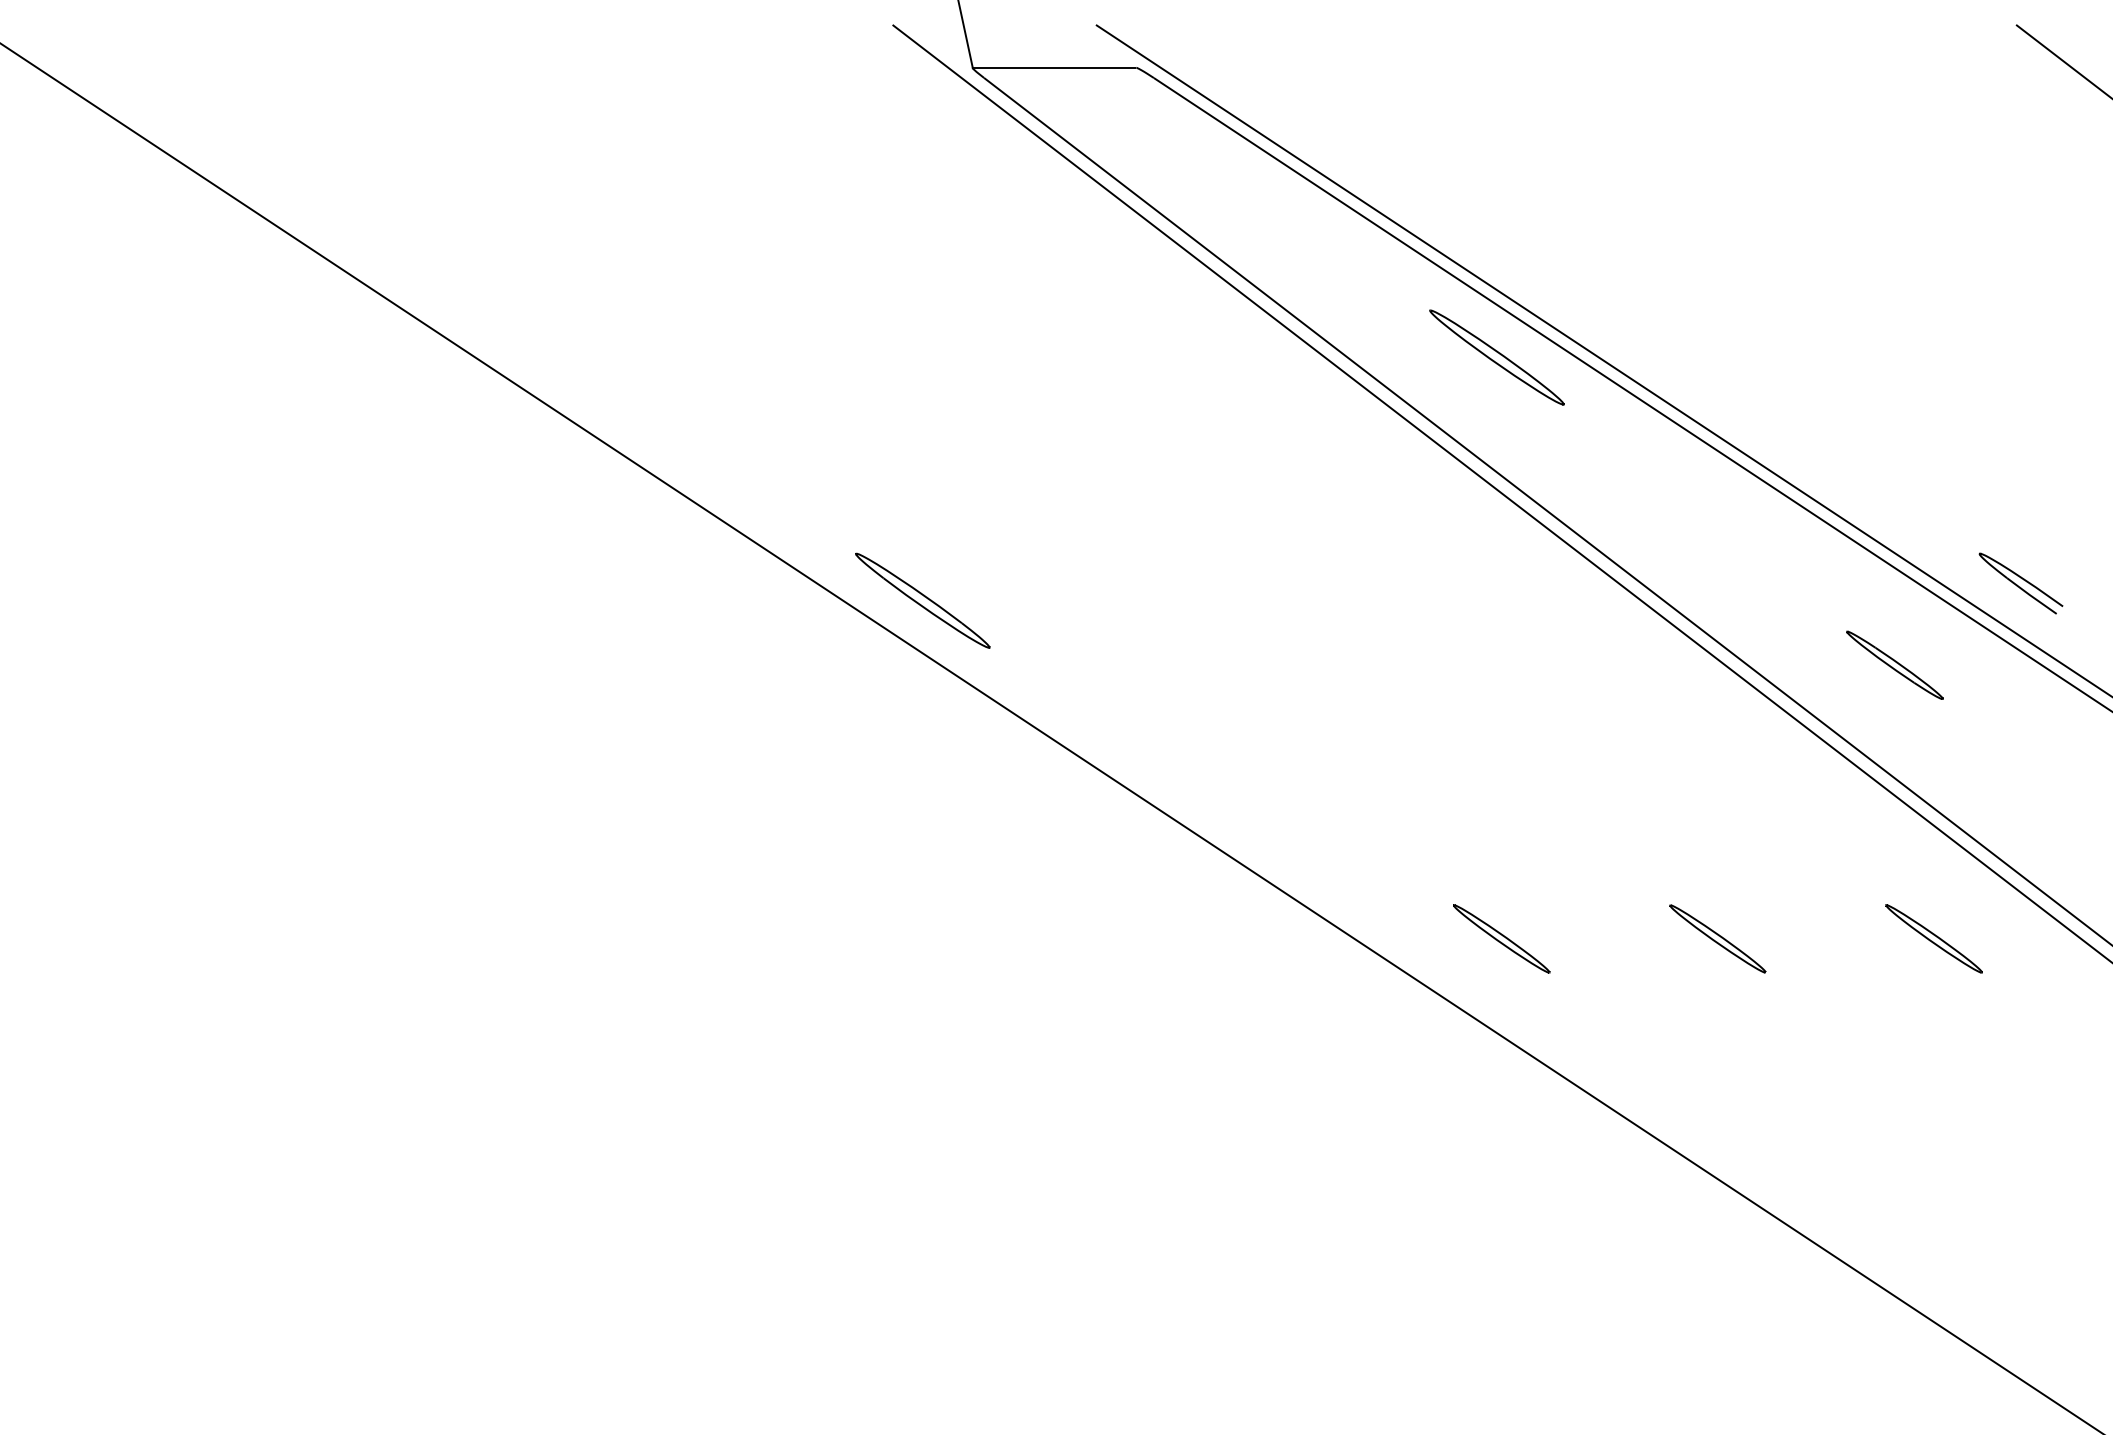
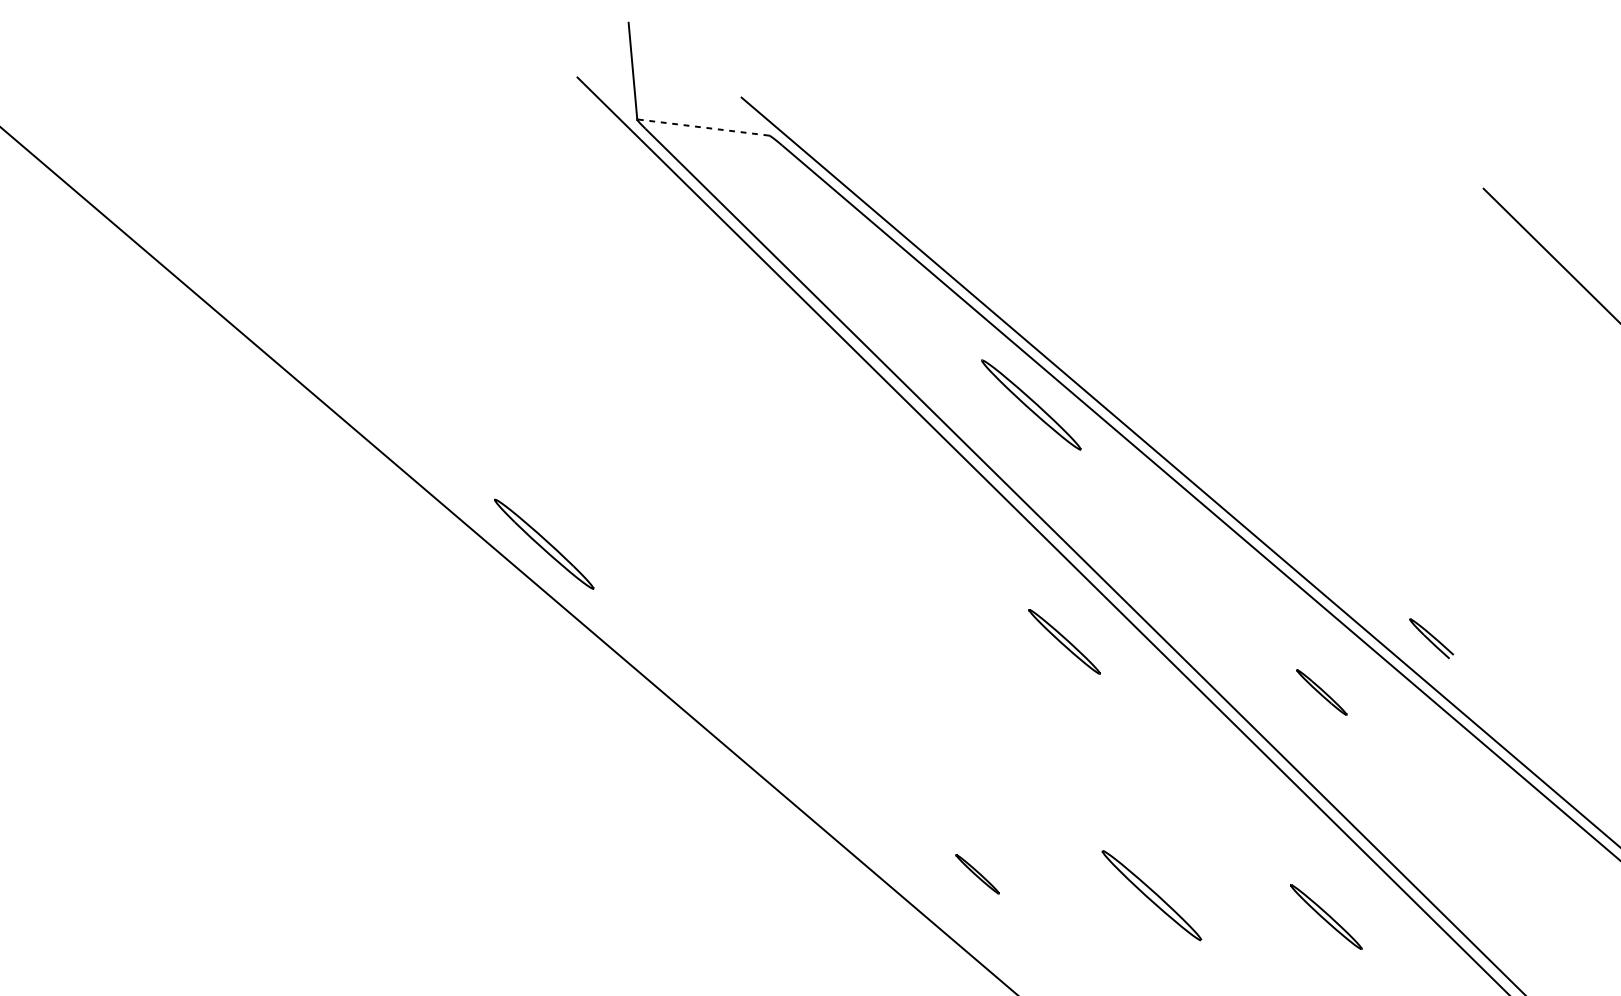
line: (1054, 67) -> (703, 127), solid -> dashed
part: (2020, 583) -> (1431, 639), size x0.7
part: (1572, 641) -> (1064, 641), added
part: (1894, 664) -> (1321, 691), size x0.7
part: (1501, 938) -> (977, 873), size x0.6
part: (1717, 938) -> (1151, 895), size x1.4

